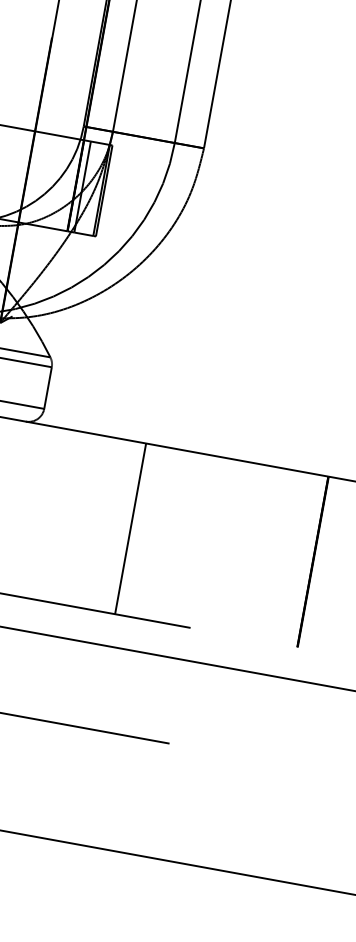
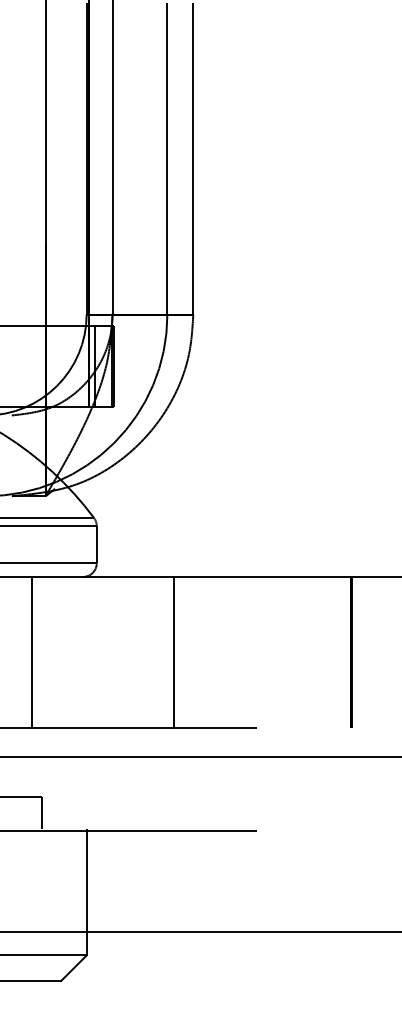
line: (130, 528) -> (173, 652), moved

